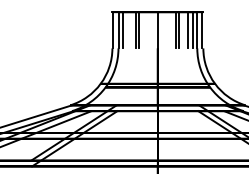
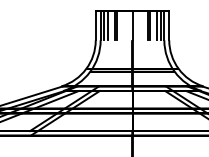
line: (126, 30) -> (107, 25), added

